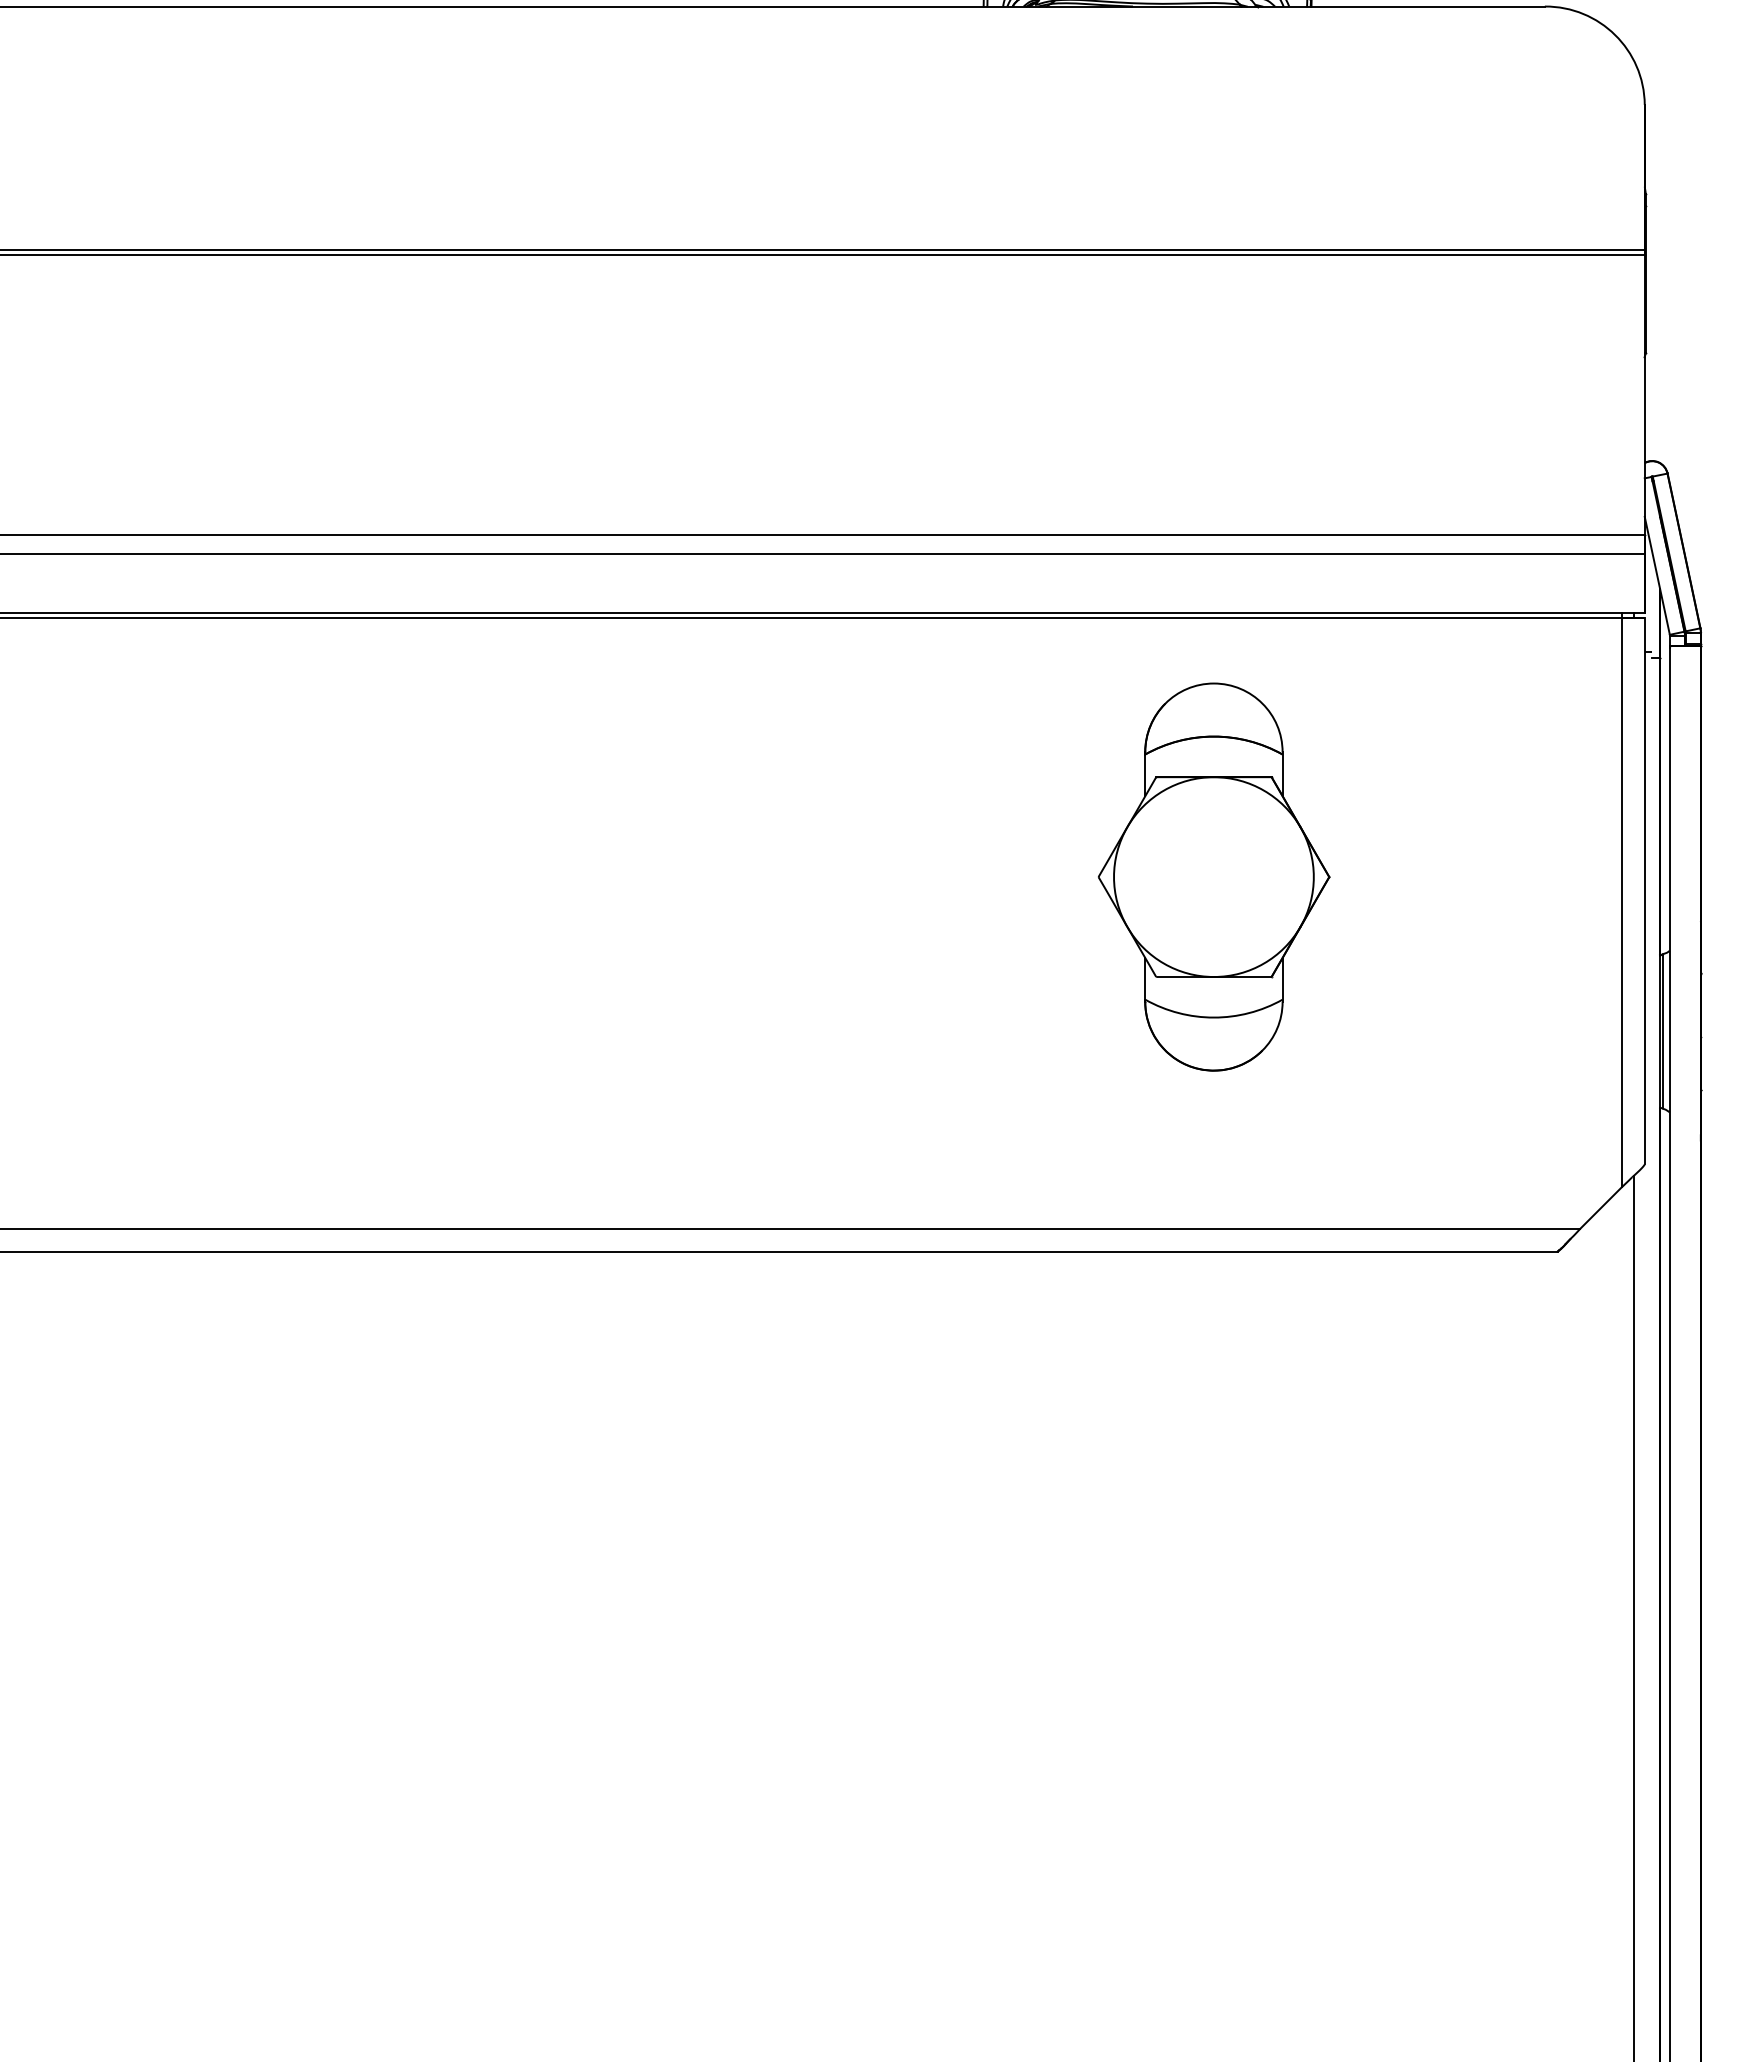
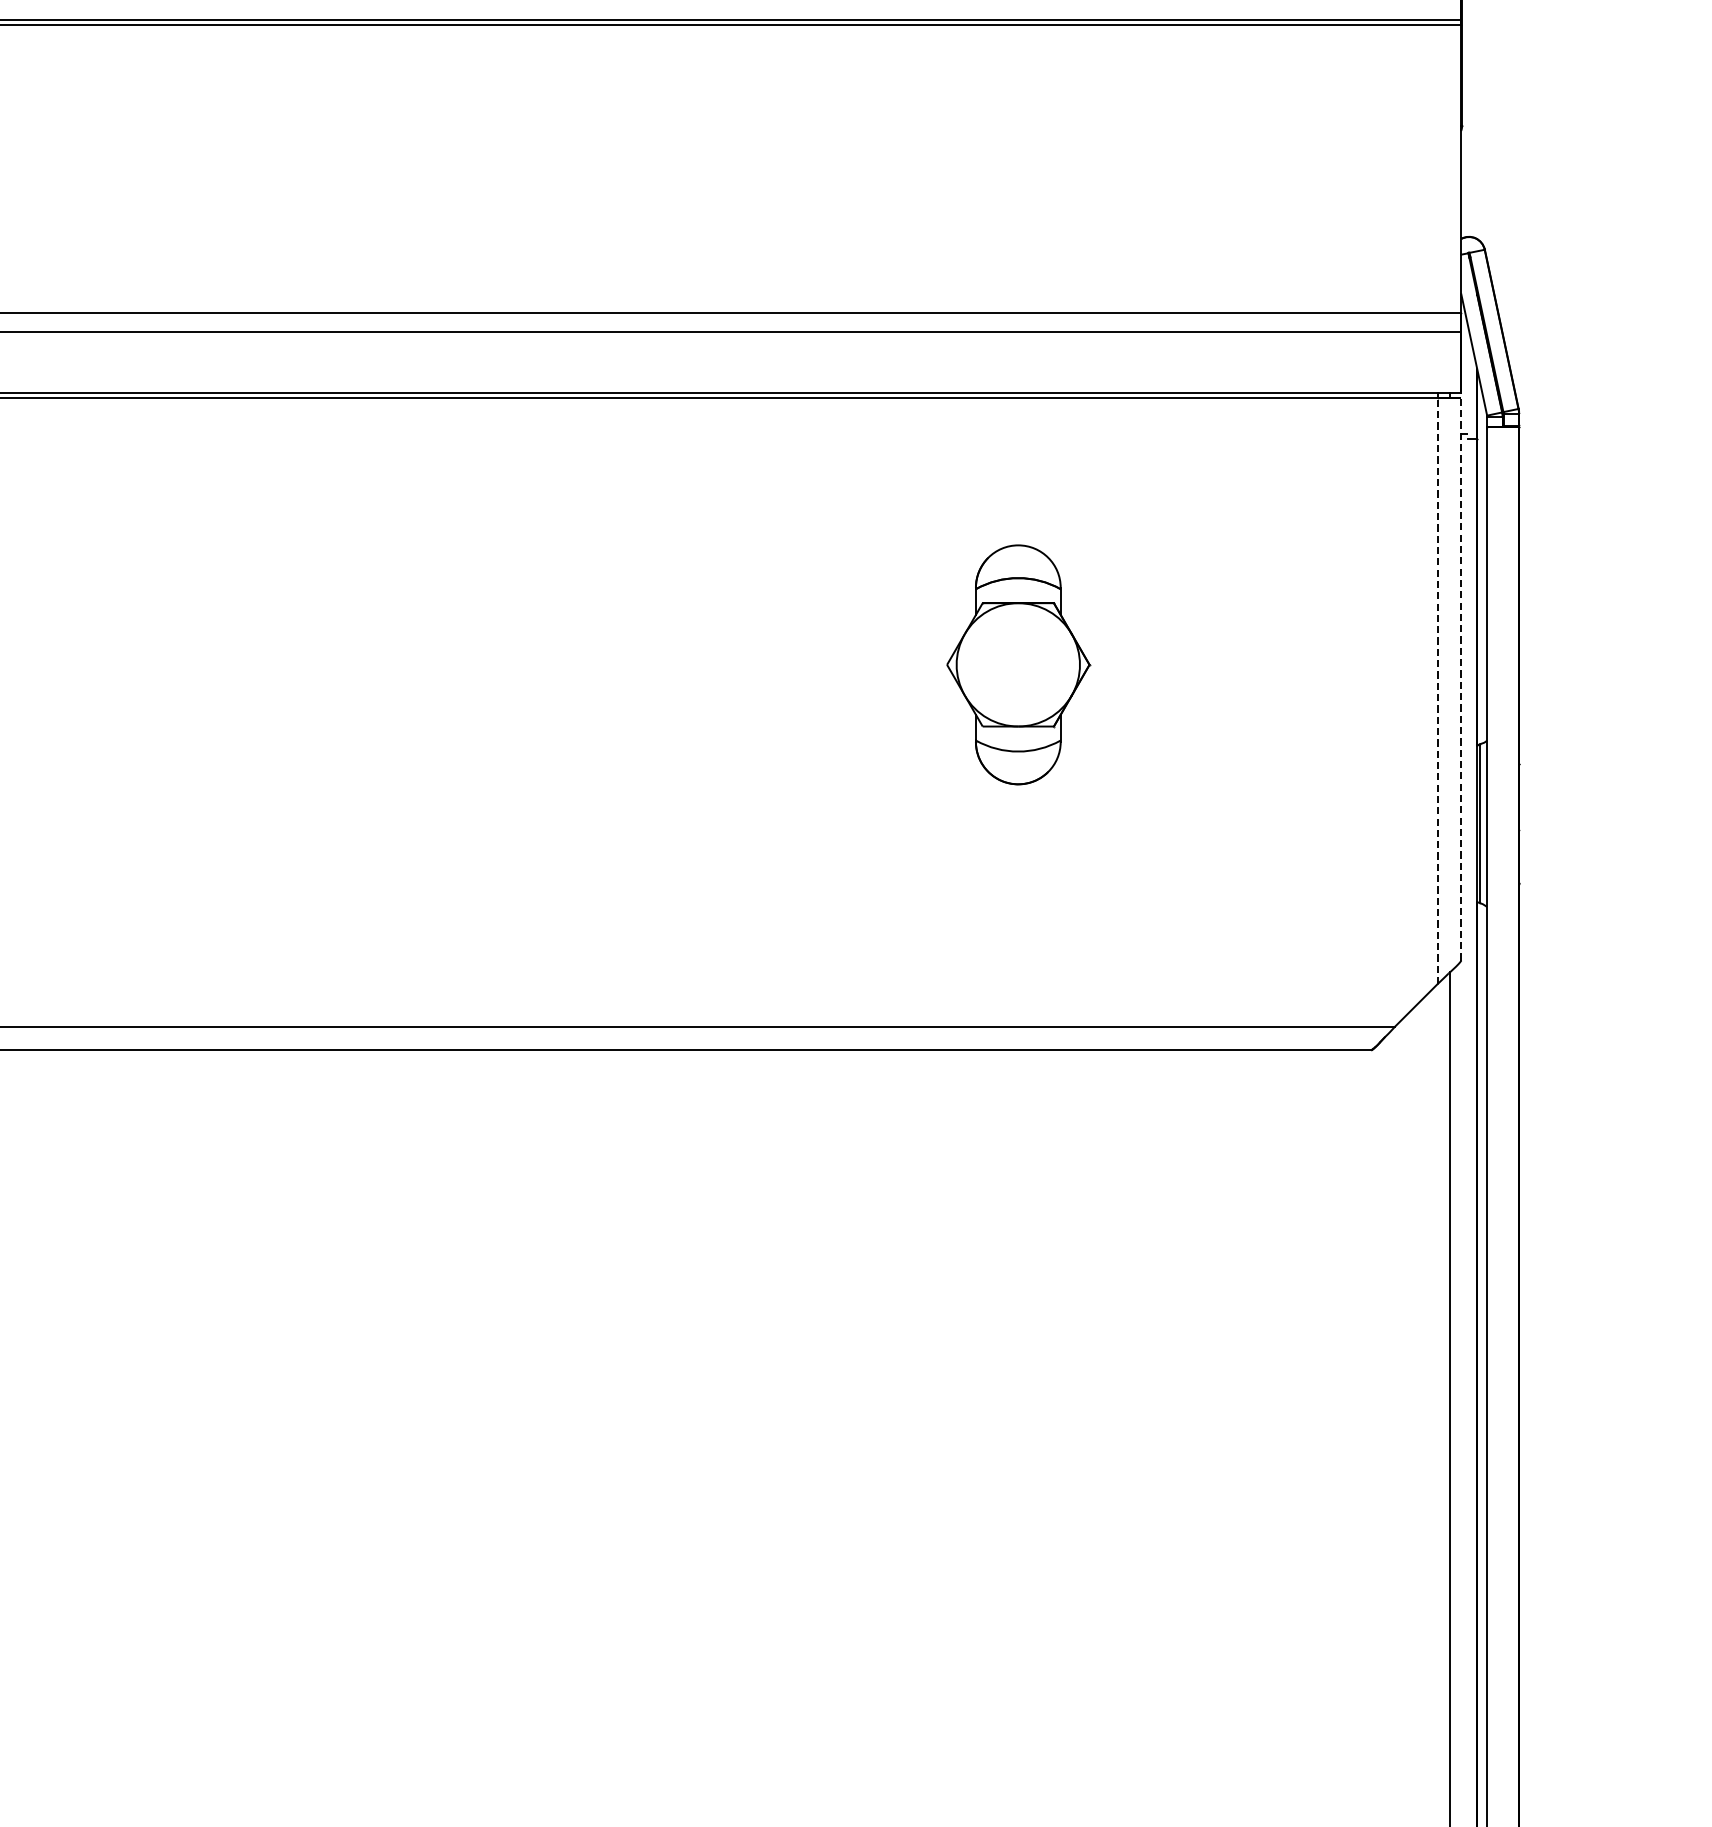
part: (1214, 876) -> (1018, 664), size x0.6
line: (1644, 890) -> (1461, 678), solid -> dashed
line: (1621, 902) -> (1437, 691), solid -> dashed

